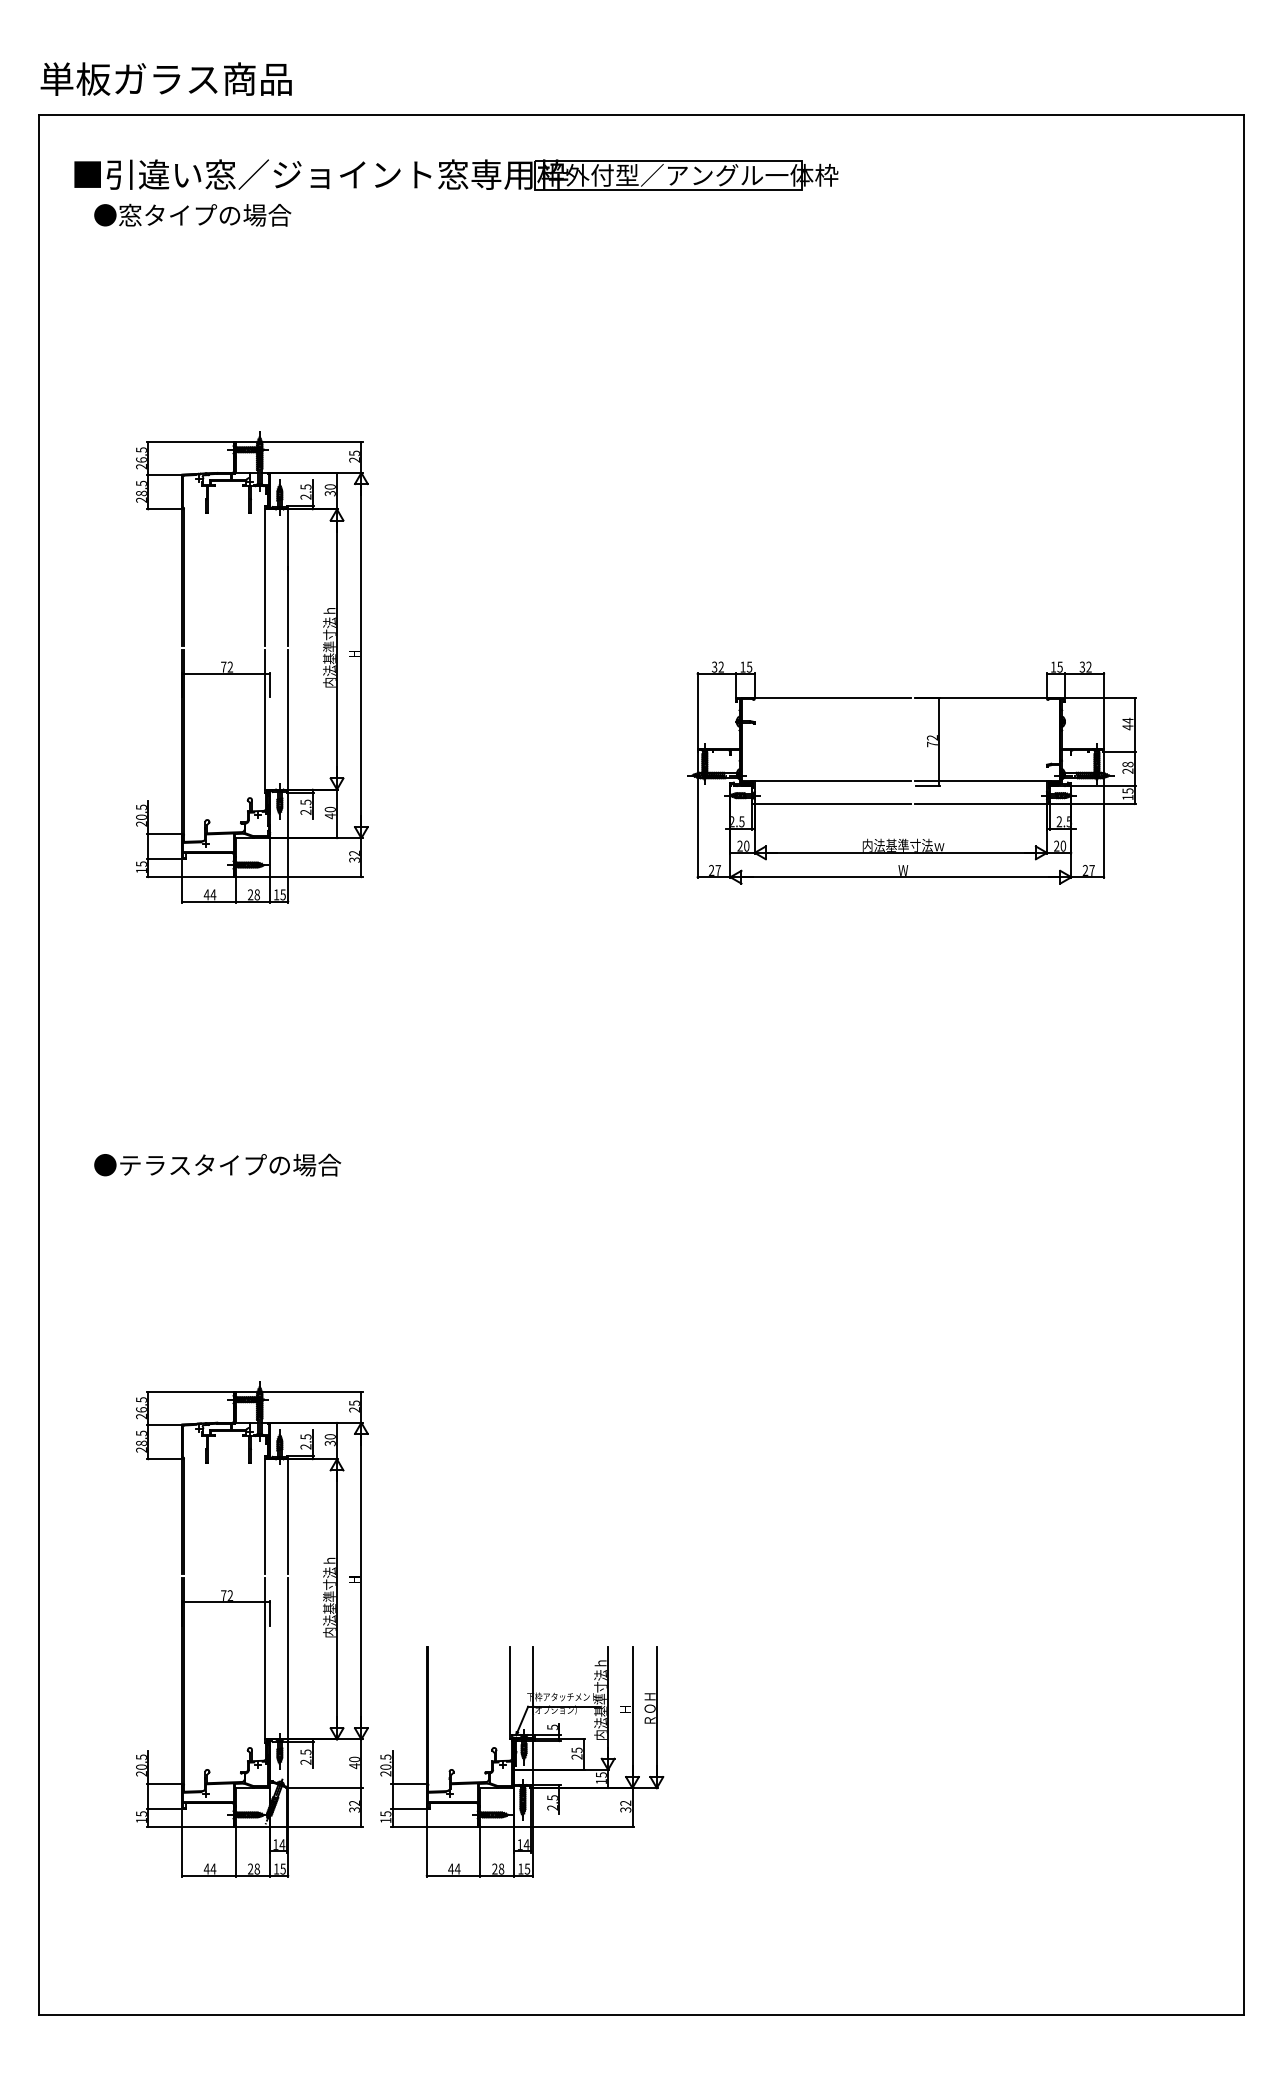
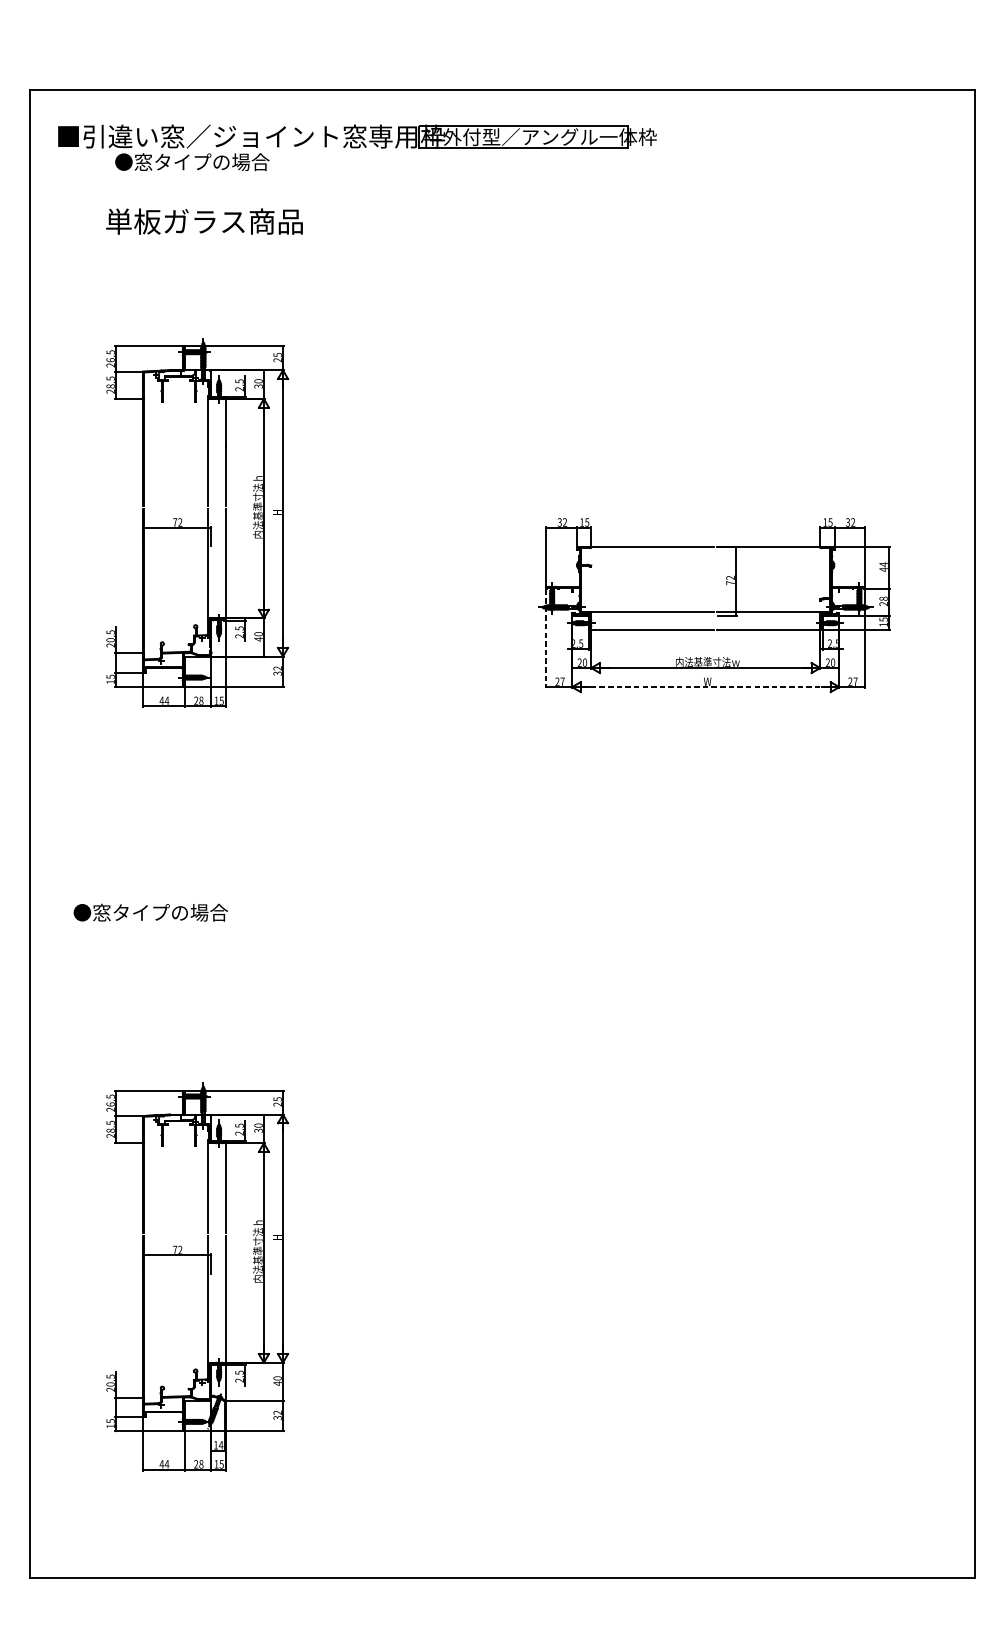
text: (165, 78) -> (203, 221), moved
text: (192, 214) -> (192, 161), moved
line: (697, 815) -> (546, 638), solid -> dashed
line: (900, 877) -> (705, 687), solid -> dashed
text: (230, 1164) -> (180, 912), ●テラスタイプの場合 -> ●窓タイプの場合
part: (522, 1761) -> (409, 1380), removed

